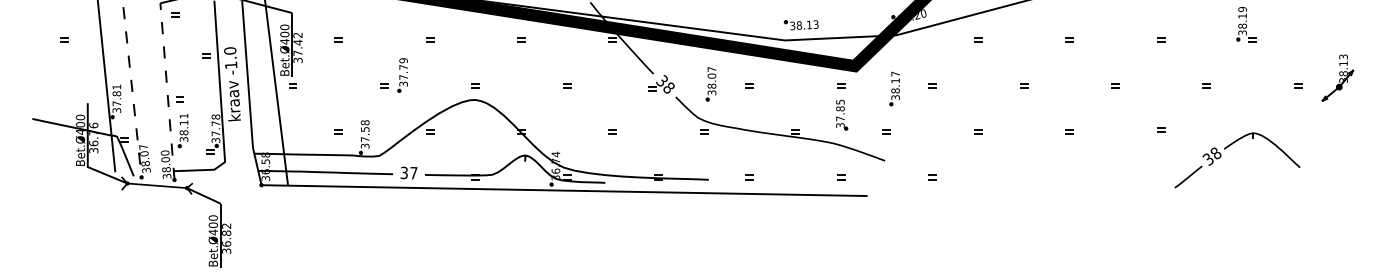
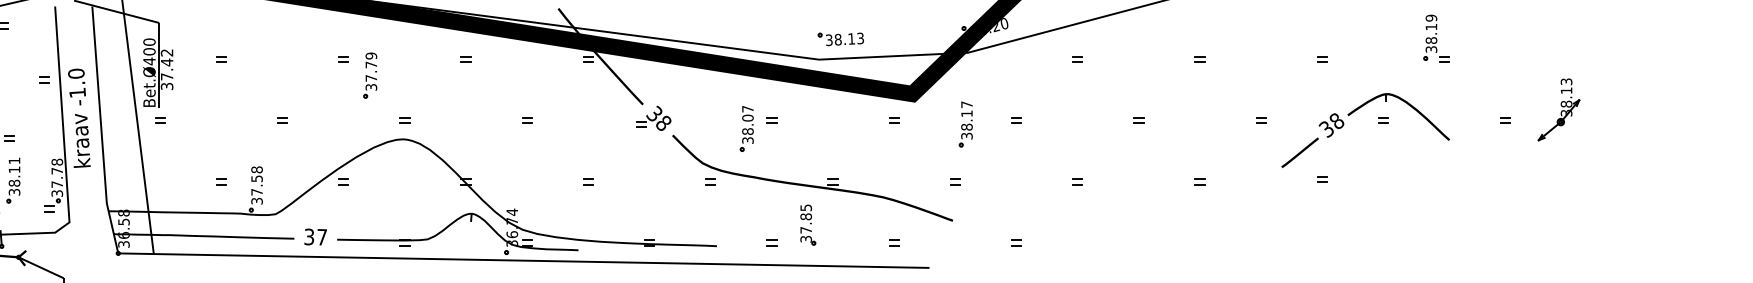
part: (402, 75) -> (369, 75), moved
part: (710, 84) -> (745, 129), moved
part: (842, 114) -> (808, 224), moved
part: (1228, 147) -> (1353, 113), moved

